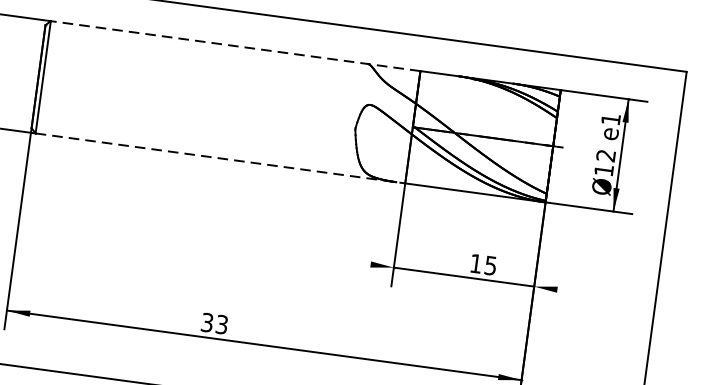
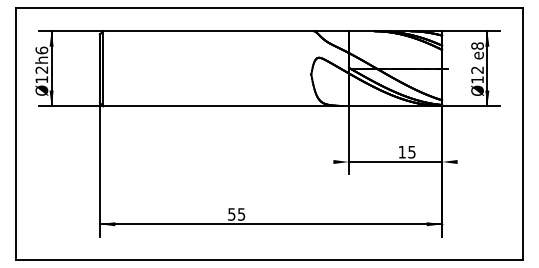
line: (234, 46) -> (225, 31), dashed -> solid
text: (610, 118) -> (477, 45), e1 -> e8
line: (219, 157) -> (225, 105), dashed -> solid
text: (214, 323) -> (236, 214), 33 -> 55

